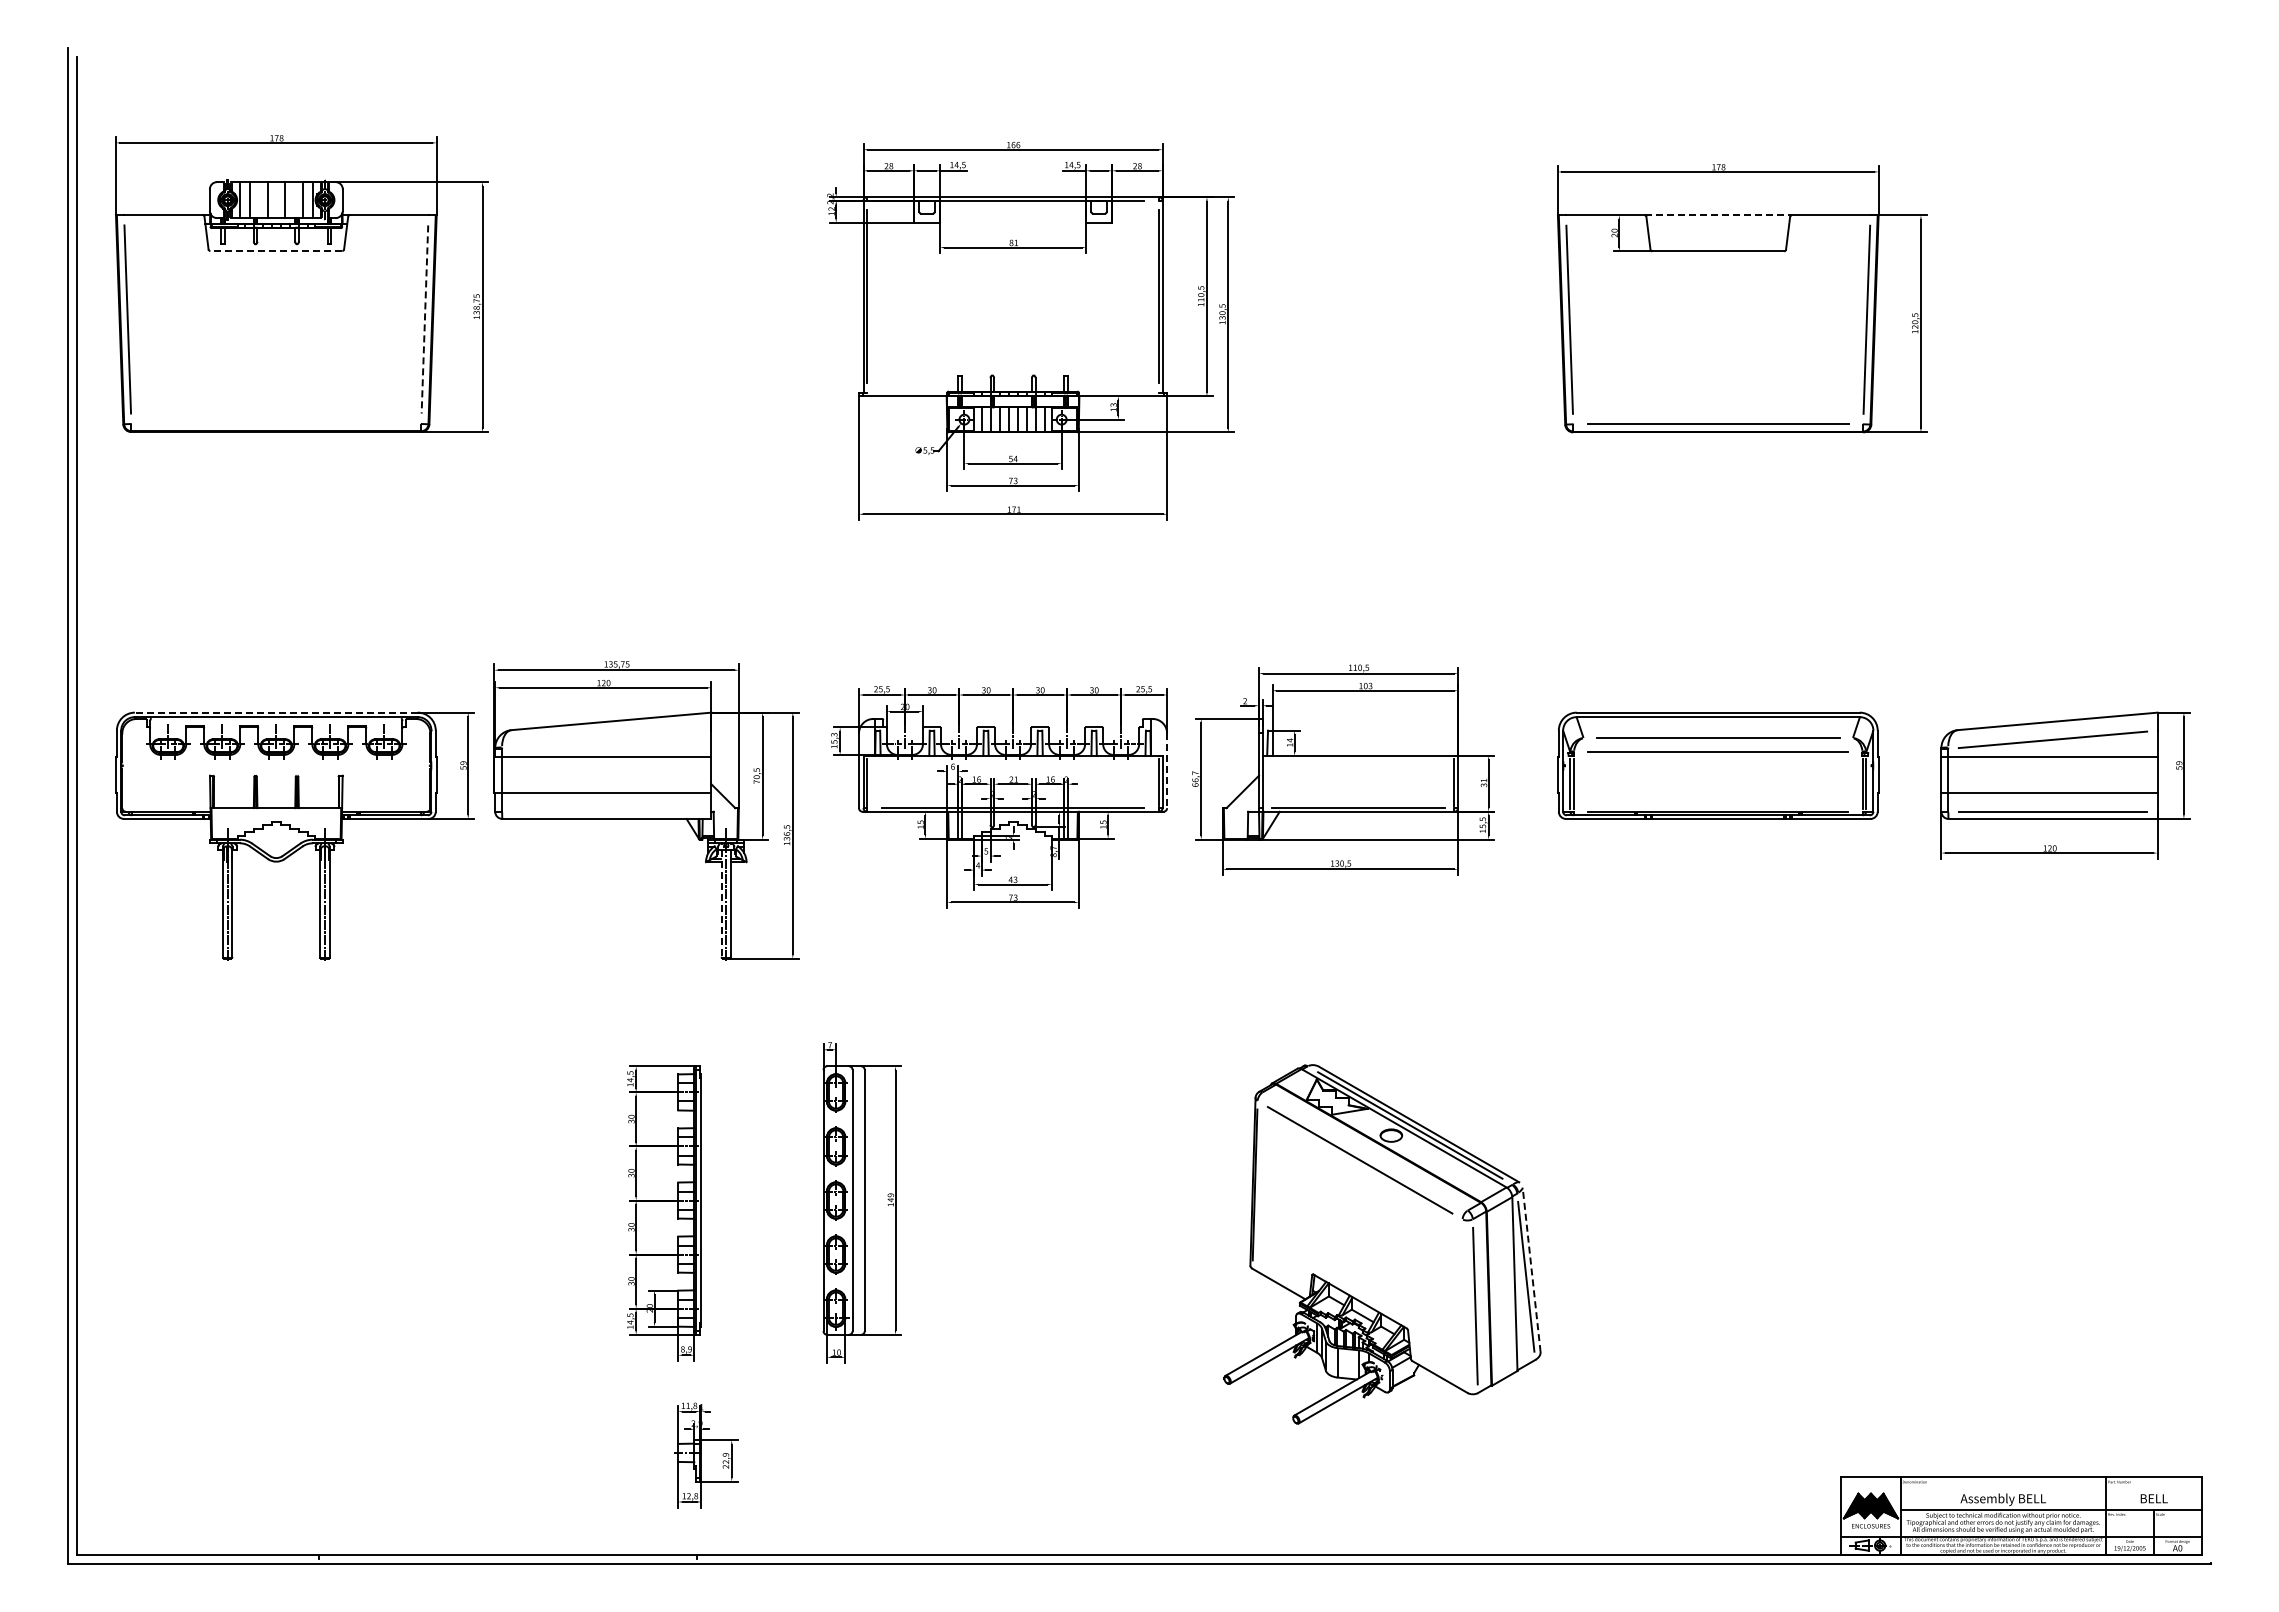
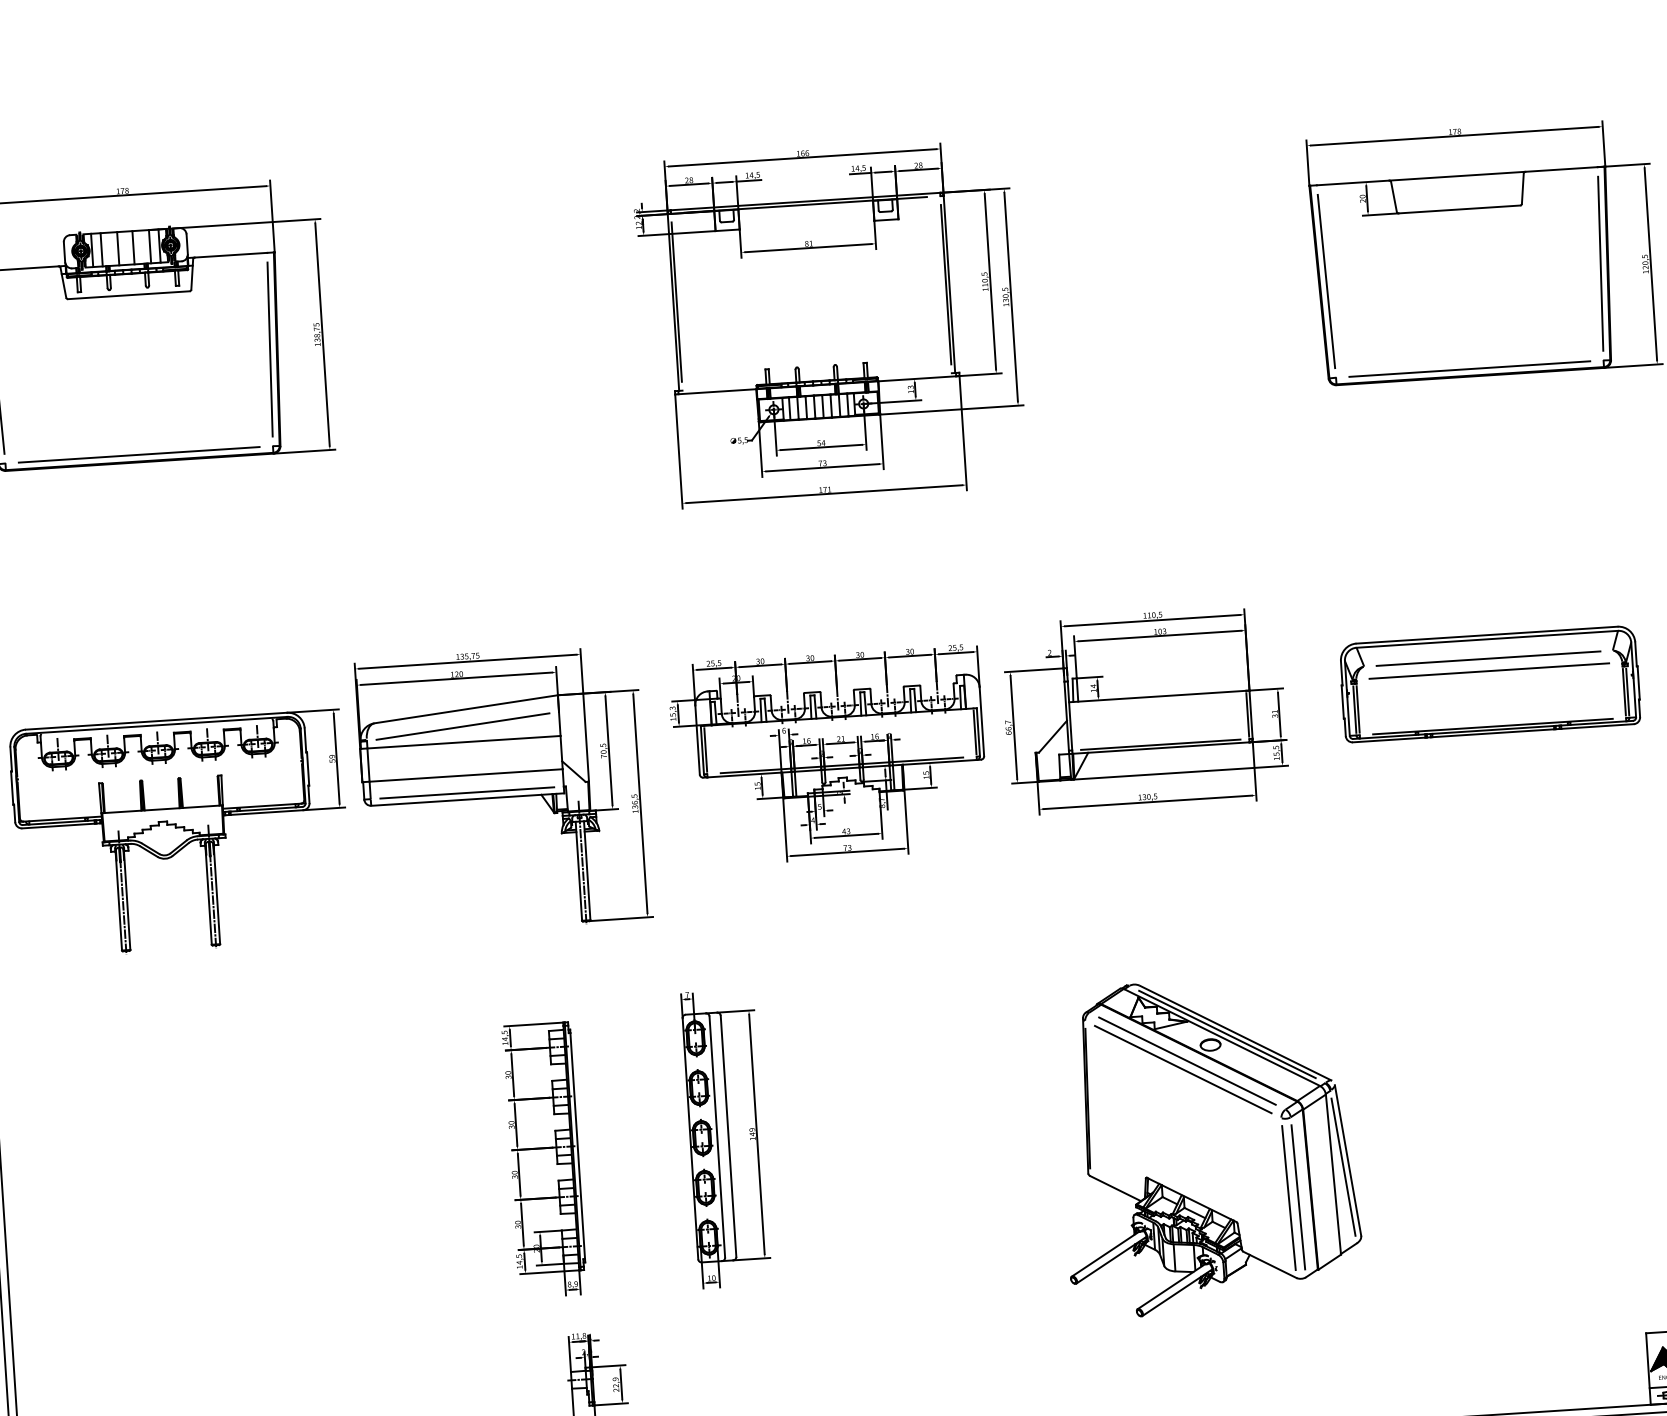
line: (1718, 215) -> (1457, 176), dashed -> solid
line: (276, 251) -> (129, 295), dashed -> solid
line: (424, 319) -> (269, 349), dashed -> solid
line: (275, 423) -> (138, 454), added
line: (275, 712) -> (155, 721), dashed -> solid
line: (606, 739) -> (462, 726), added
line: (1167, 771) -> (982, 722), dashed -> solid
line: (606, 811) -> (467, 792), added
line: (721, 904) -> (578, 871), dashed -> solid
line: (1365, 1151) -> (1187, 1061), added
line: (1531, 1269) -> (1347, 1160), dashed -> solid
line: (1464, 1306) -> (1288, 1198), added

